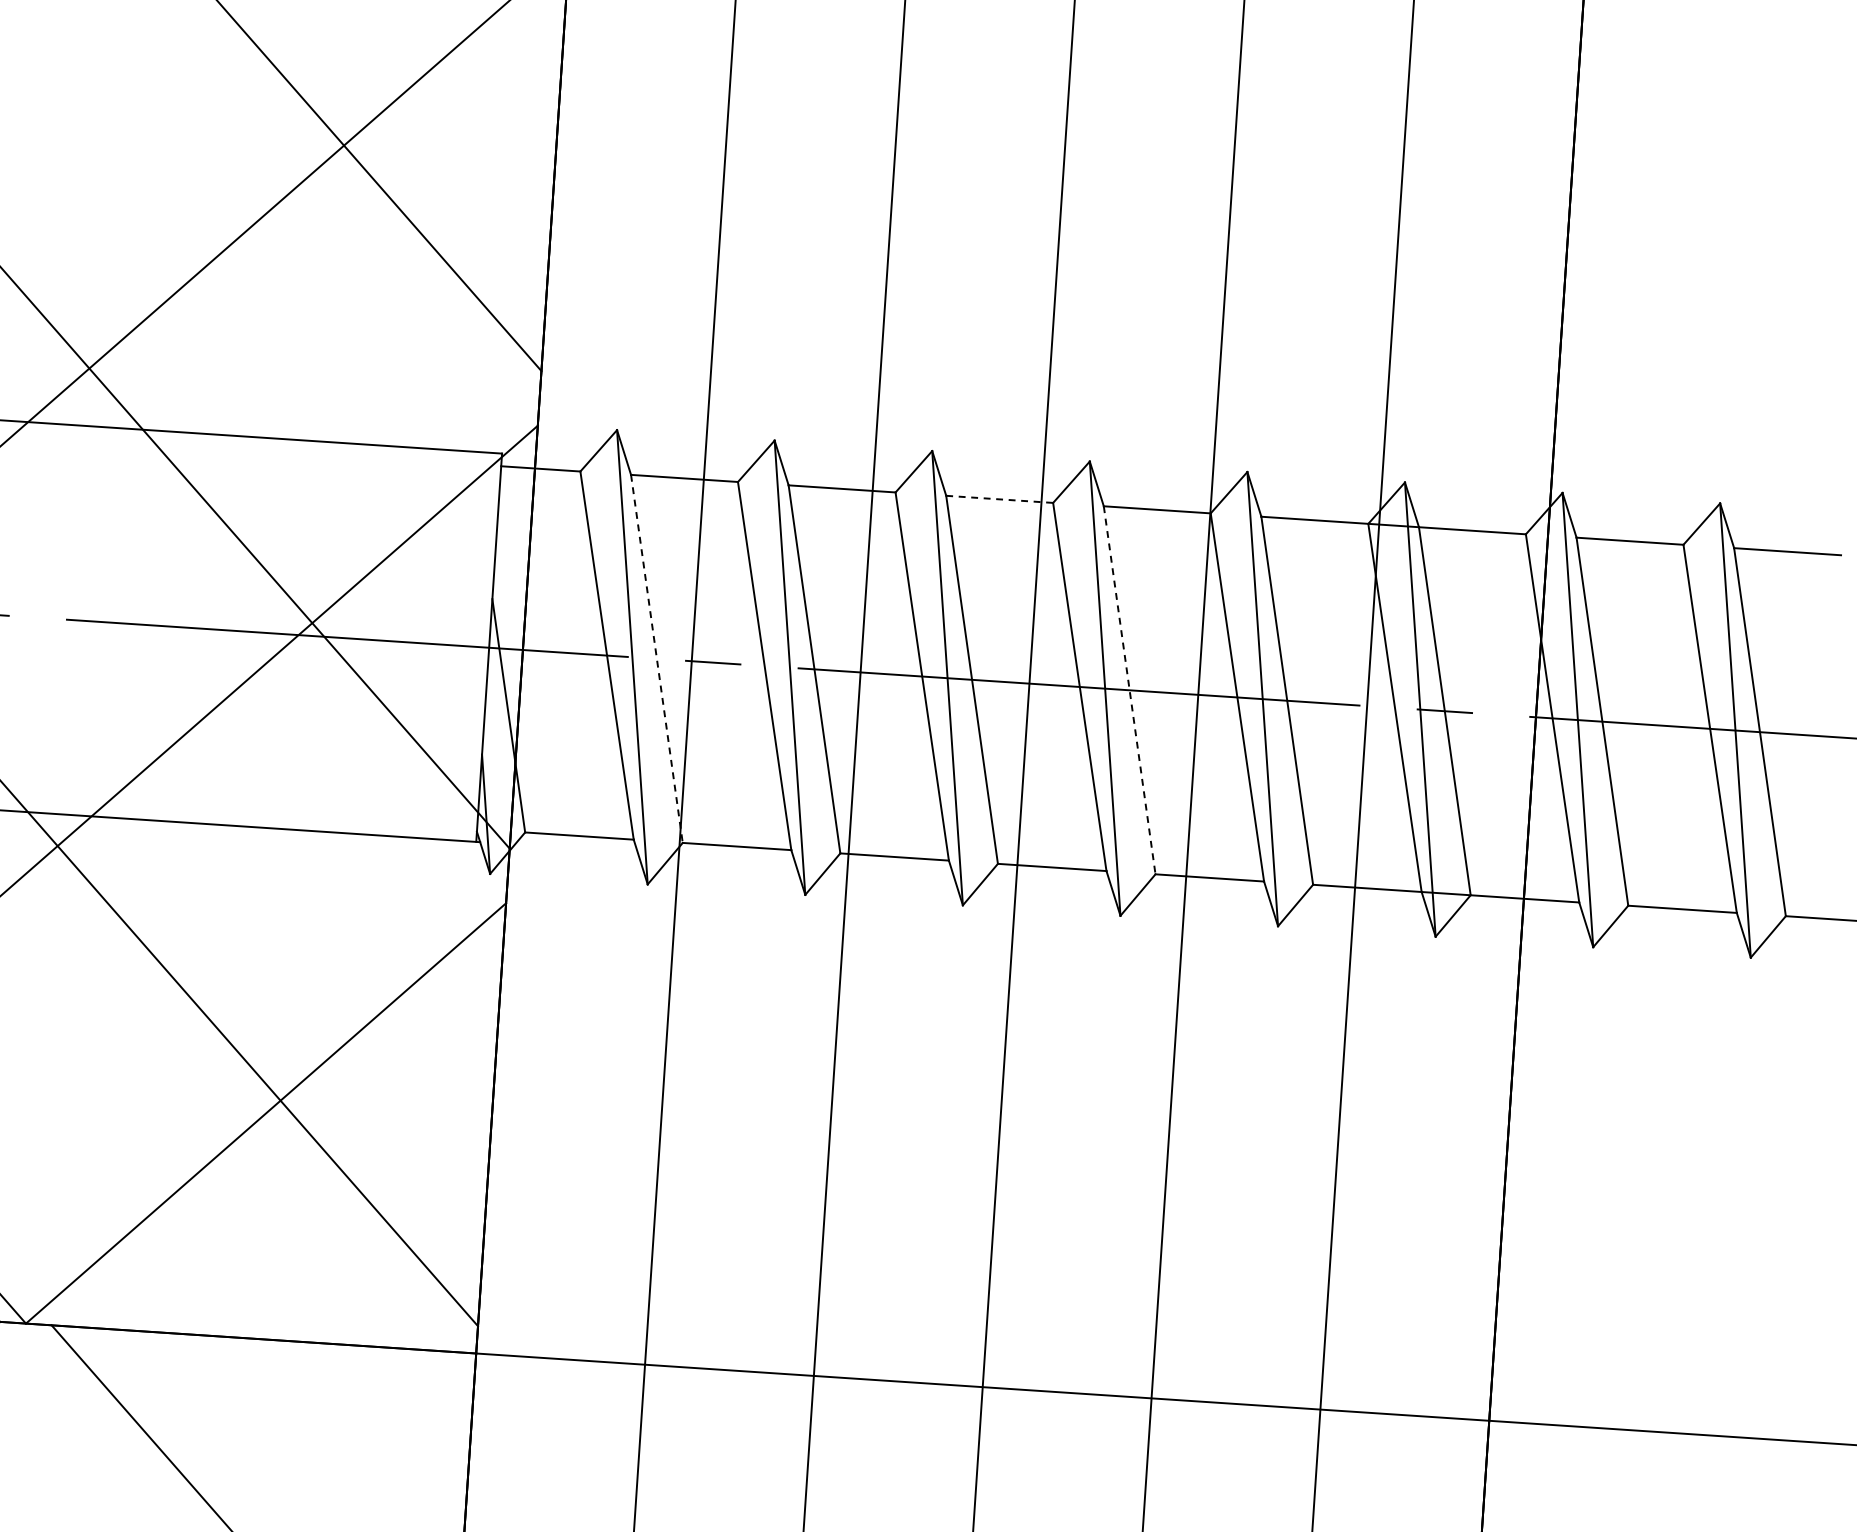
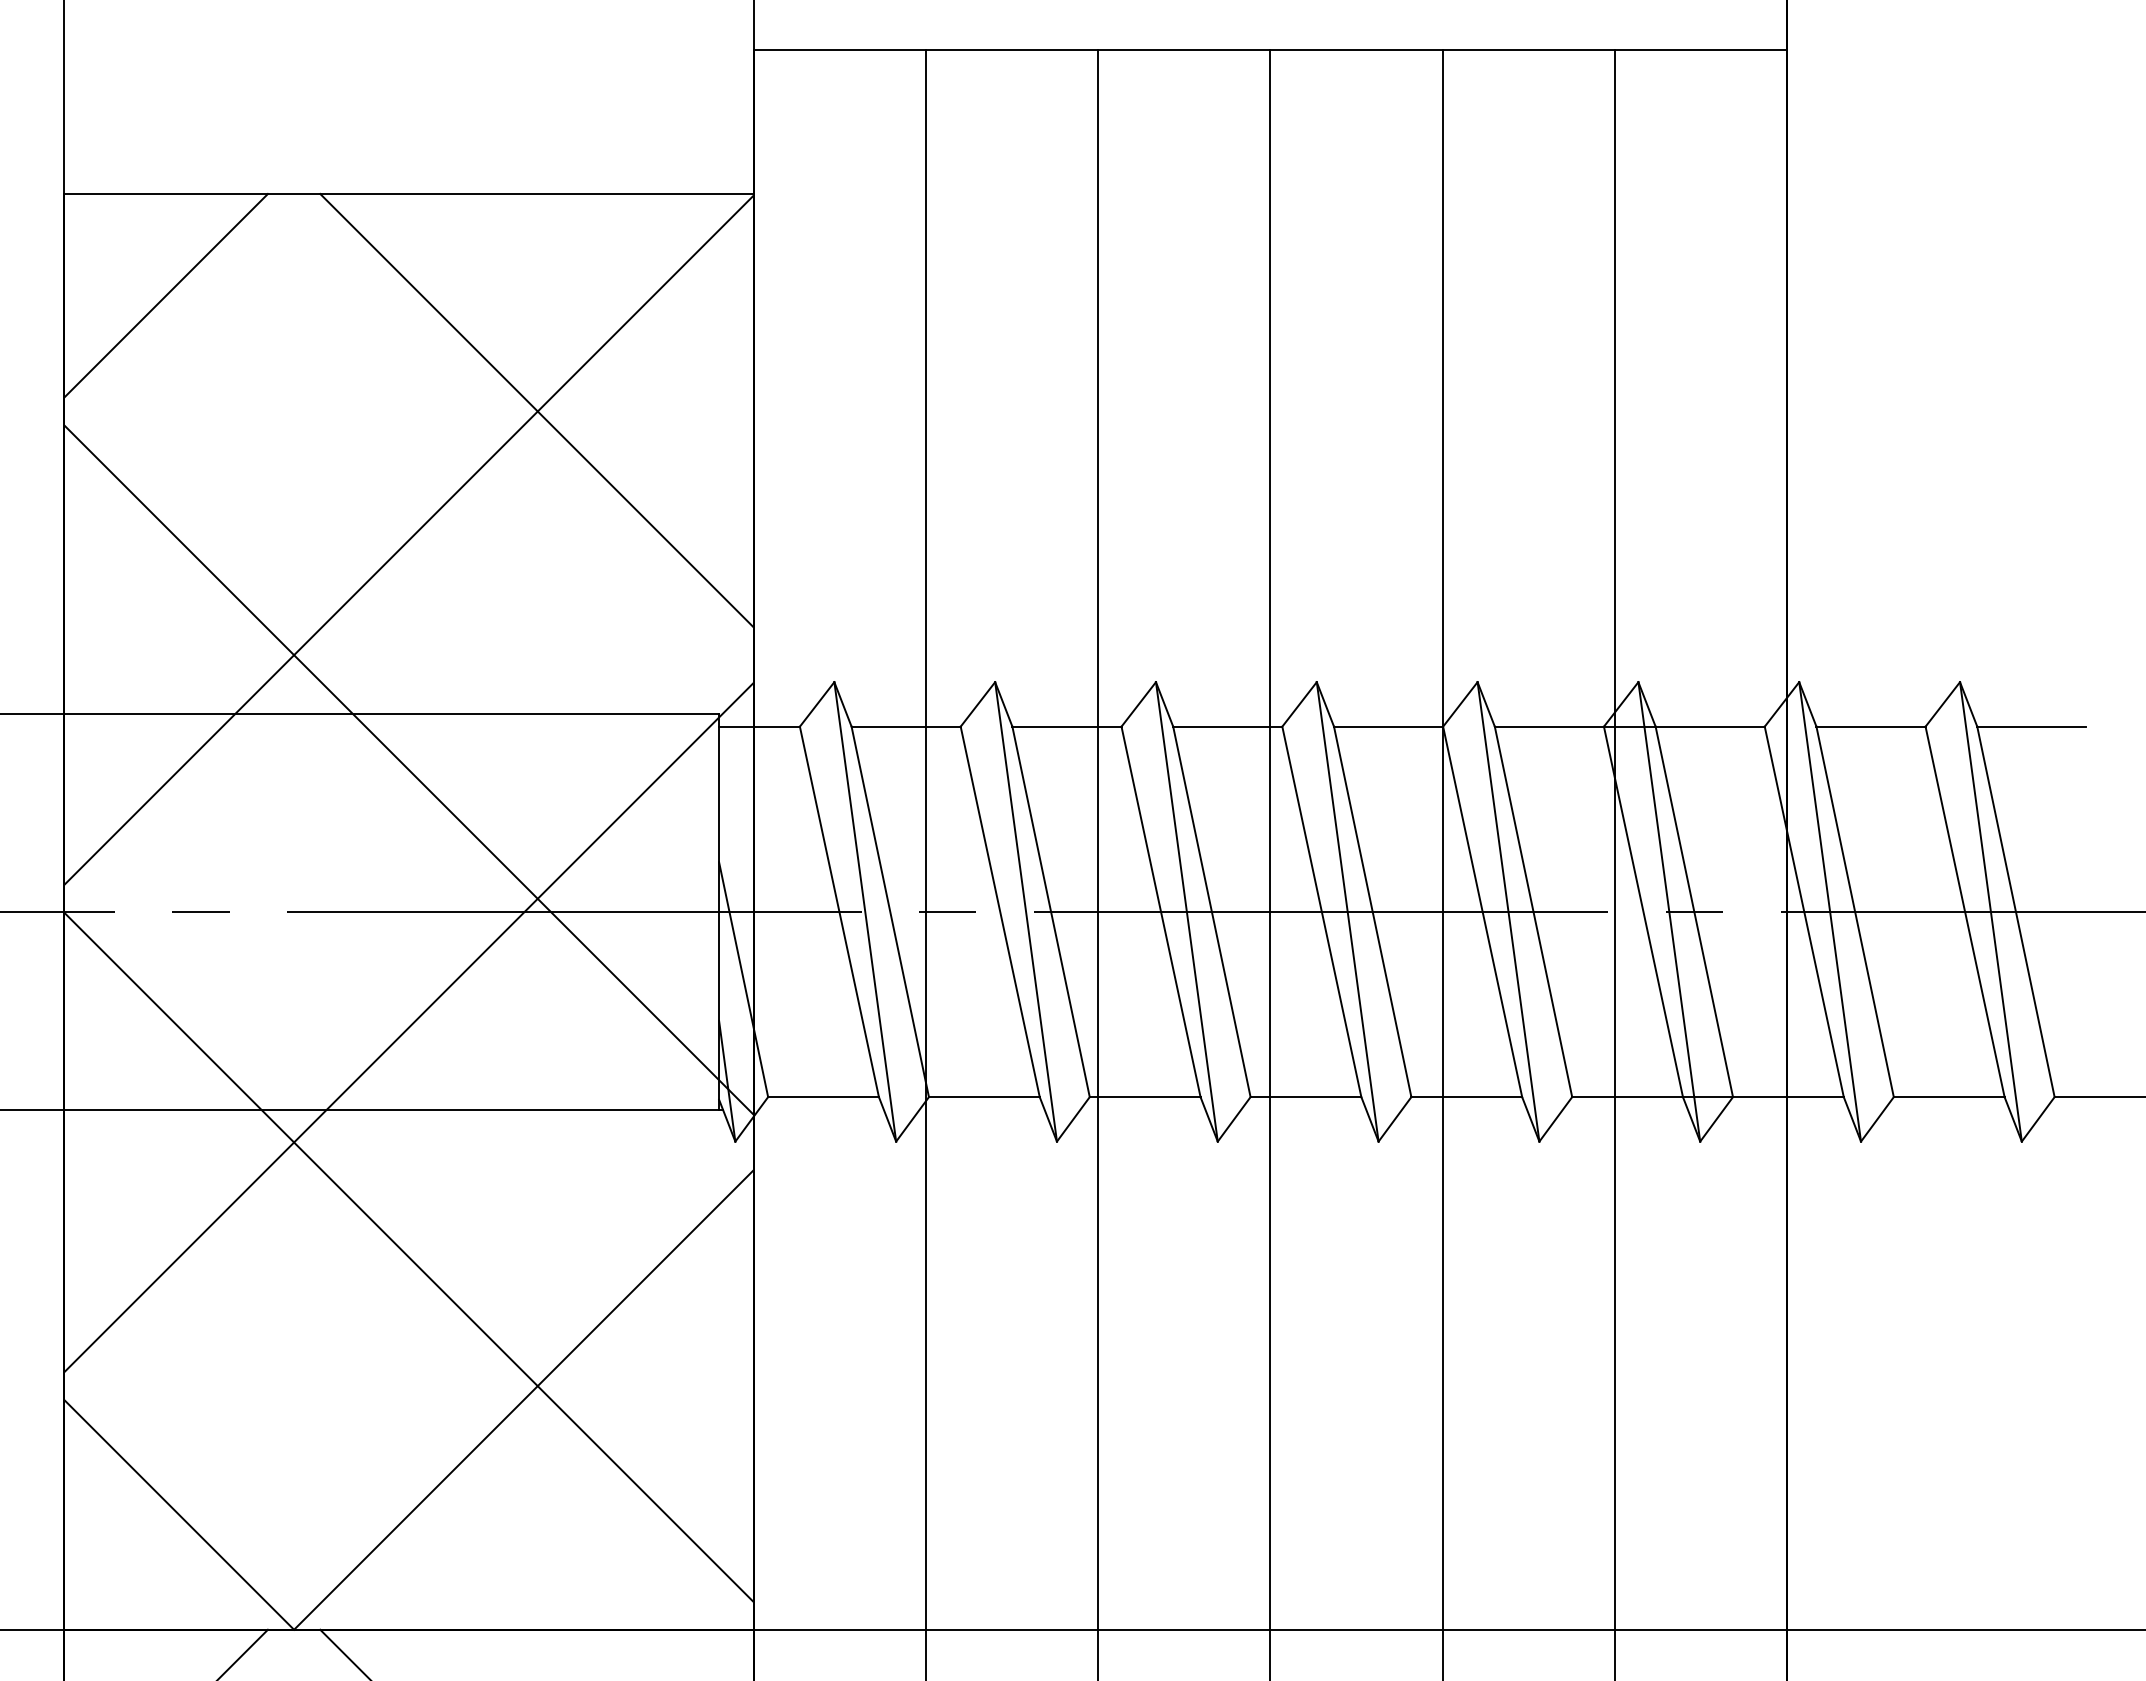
line: (999, 499) -> (1227, 726), dashed -> solid
line: (657, 659) -> (890, 912), dashed -> solid
line: (1129, 690) -> (1372, 912), dashed -> solid

